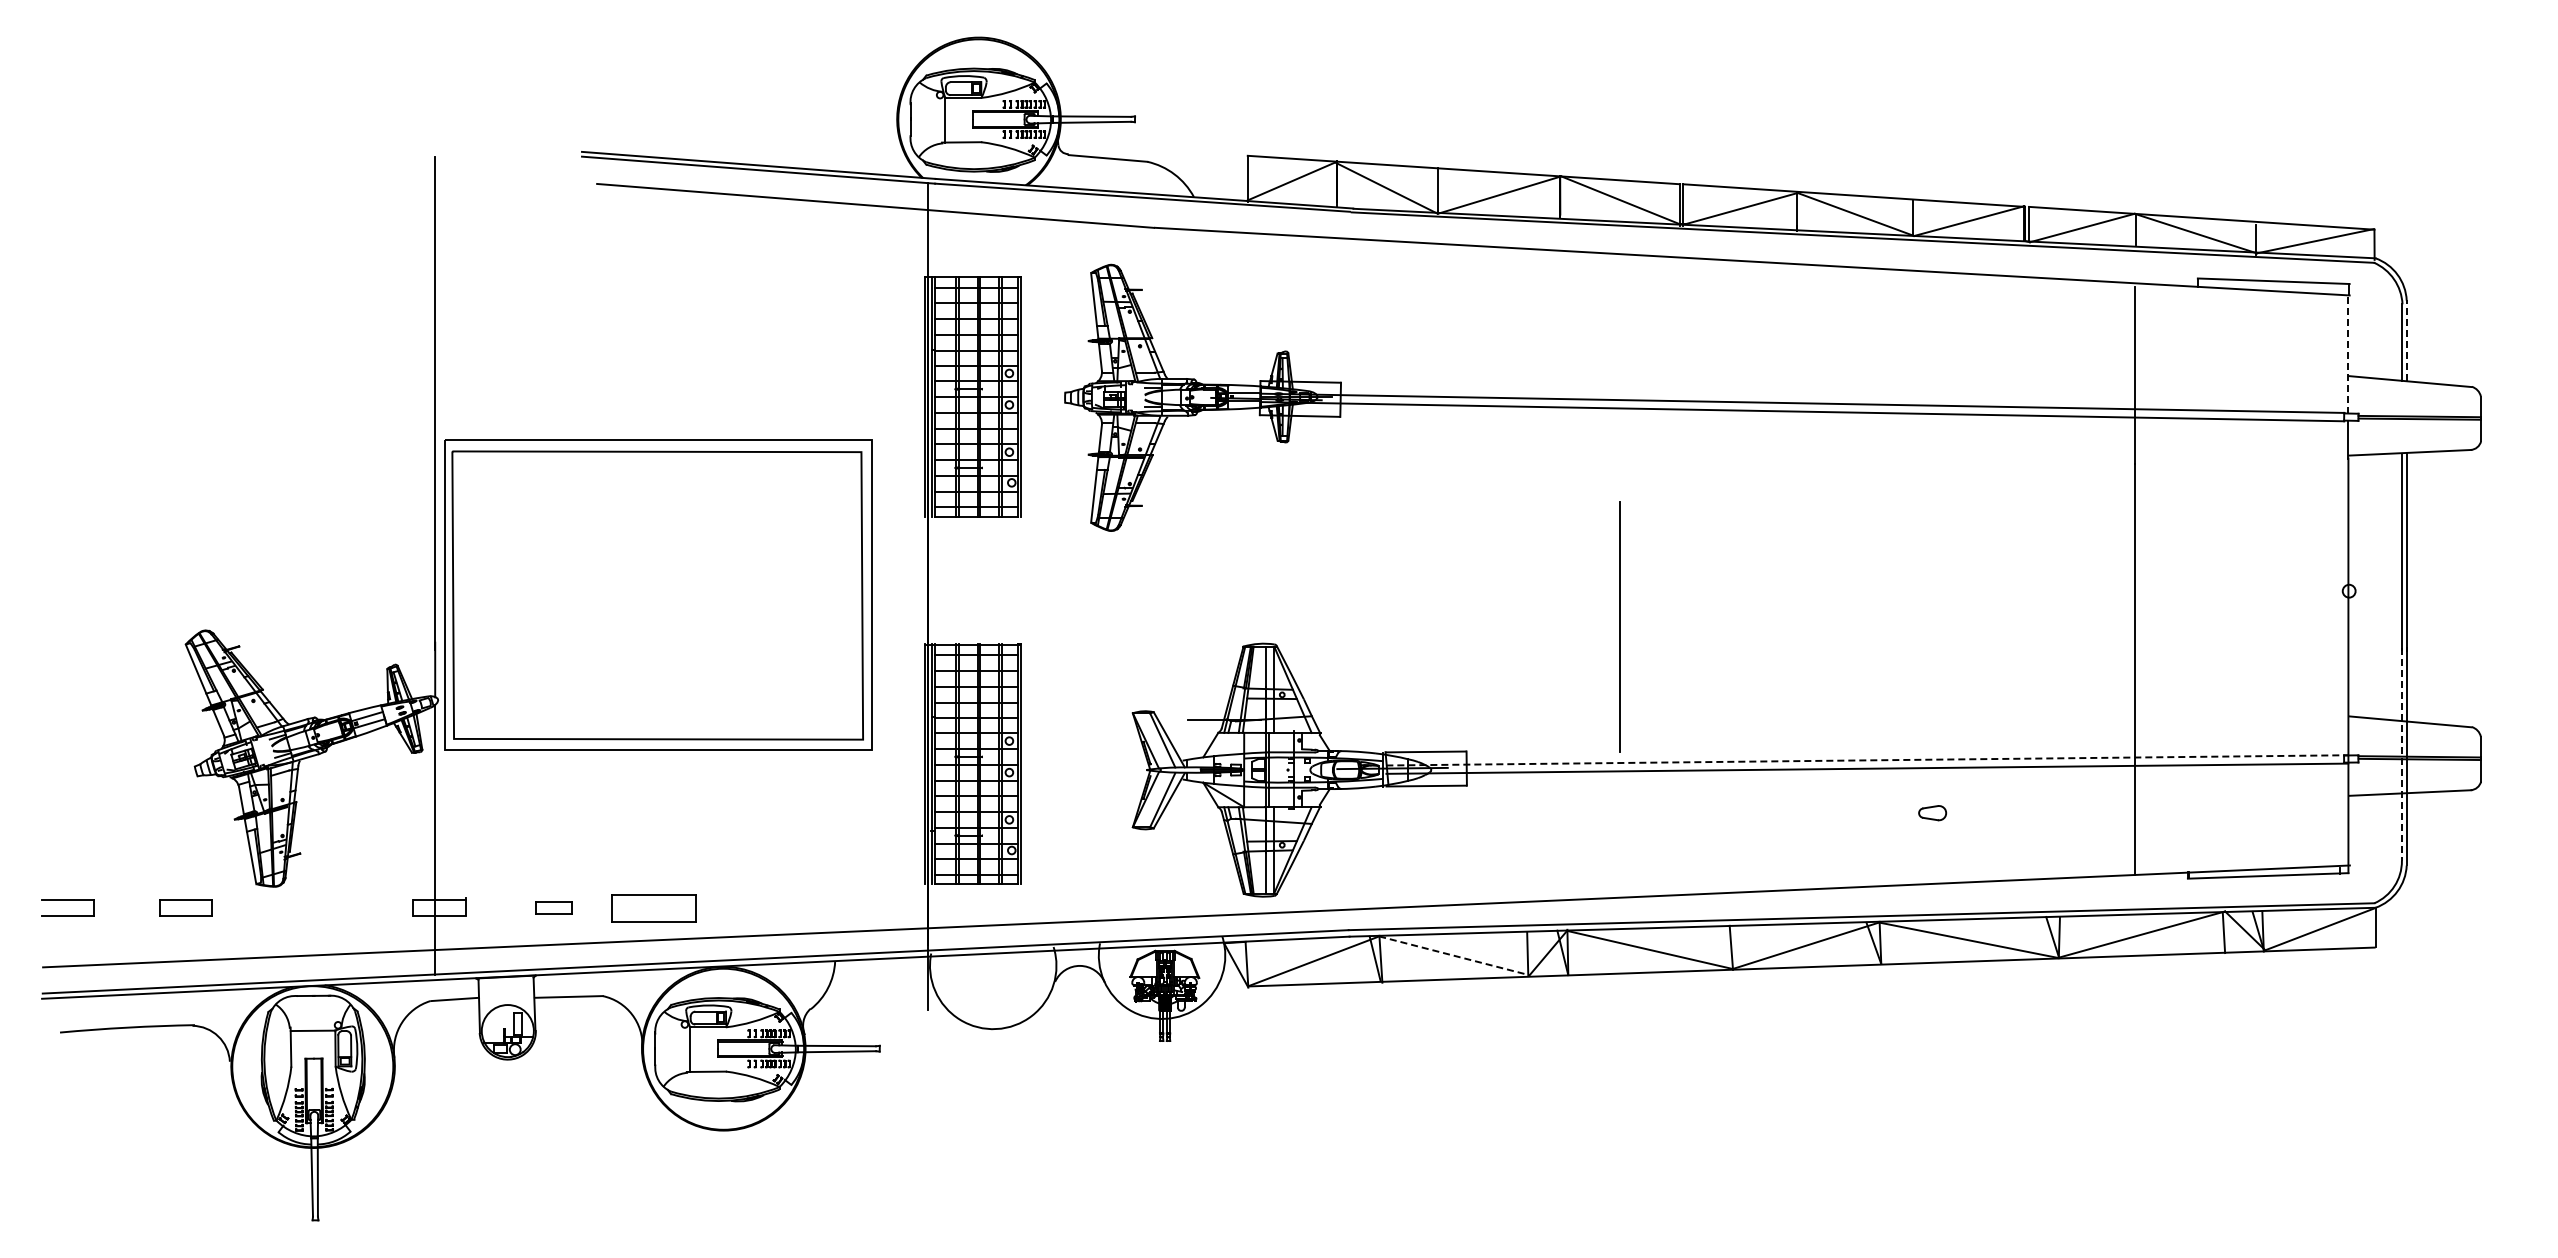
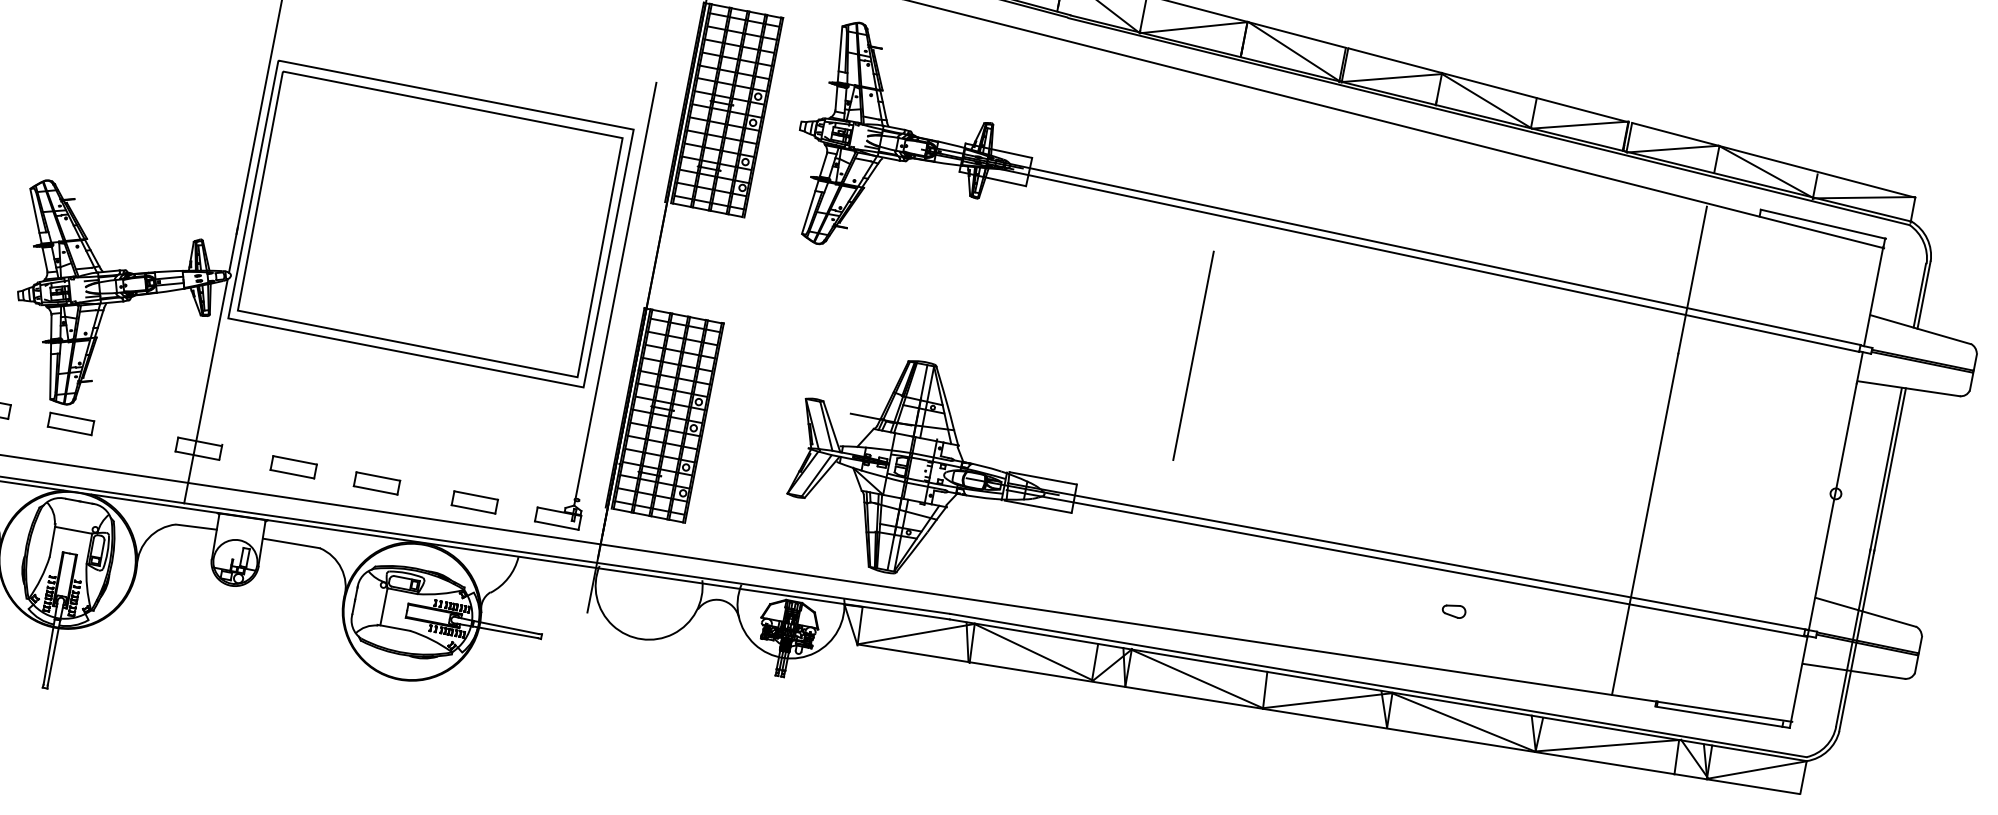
line: (2406, 340) -> (1924, 294), dashed -> solid
line: (2348, 353) -> (1873, 296), dashed -> solid
line: (1619, 626) -> (1193, 355), moved
part: (887, 647) -> (612, 304), added
line: (2401, 754) -> (1853, 637), dashed -> solid
line: (1867, 760) -> (1408, 556), dashed -> solid
part: (285, 907) -> (70, 423), added
part: (553, 907) -> (293, 466), size x1.43
part: (654, 907) -> (377, 482), size x0.62
part: (771, 907) -> (474, 501), added
line: (1454, 955) -> (1033, 652), dashed -> solid

